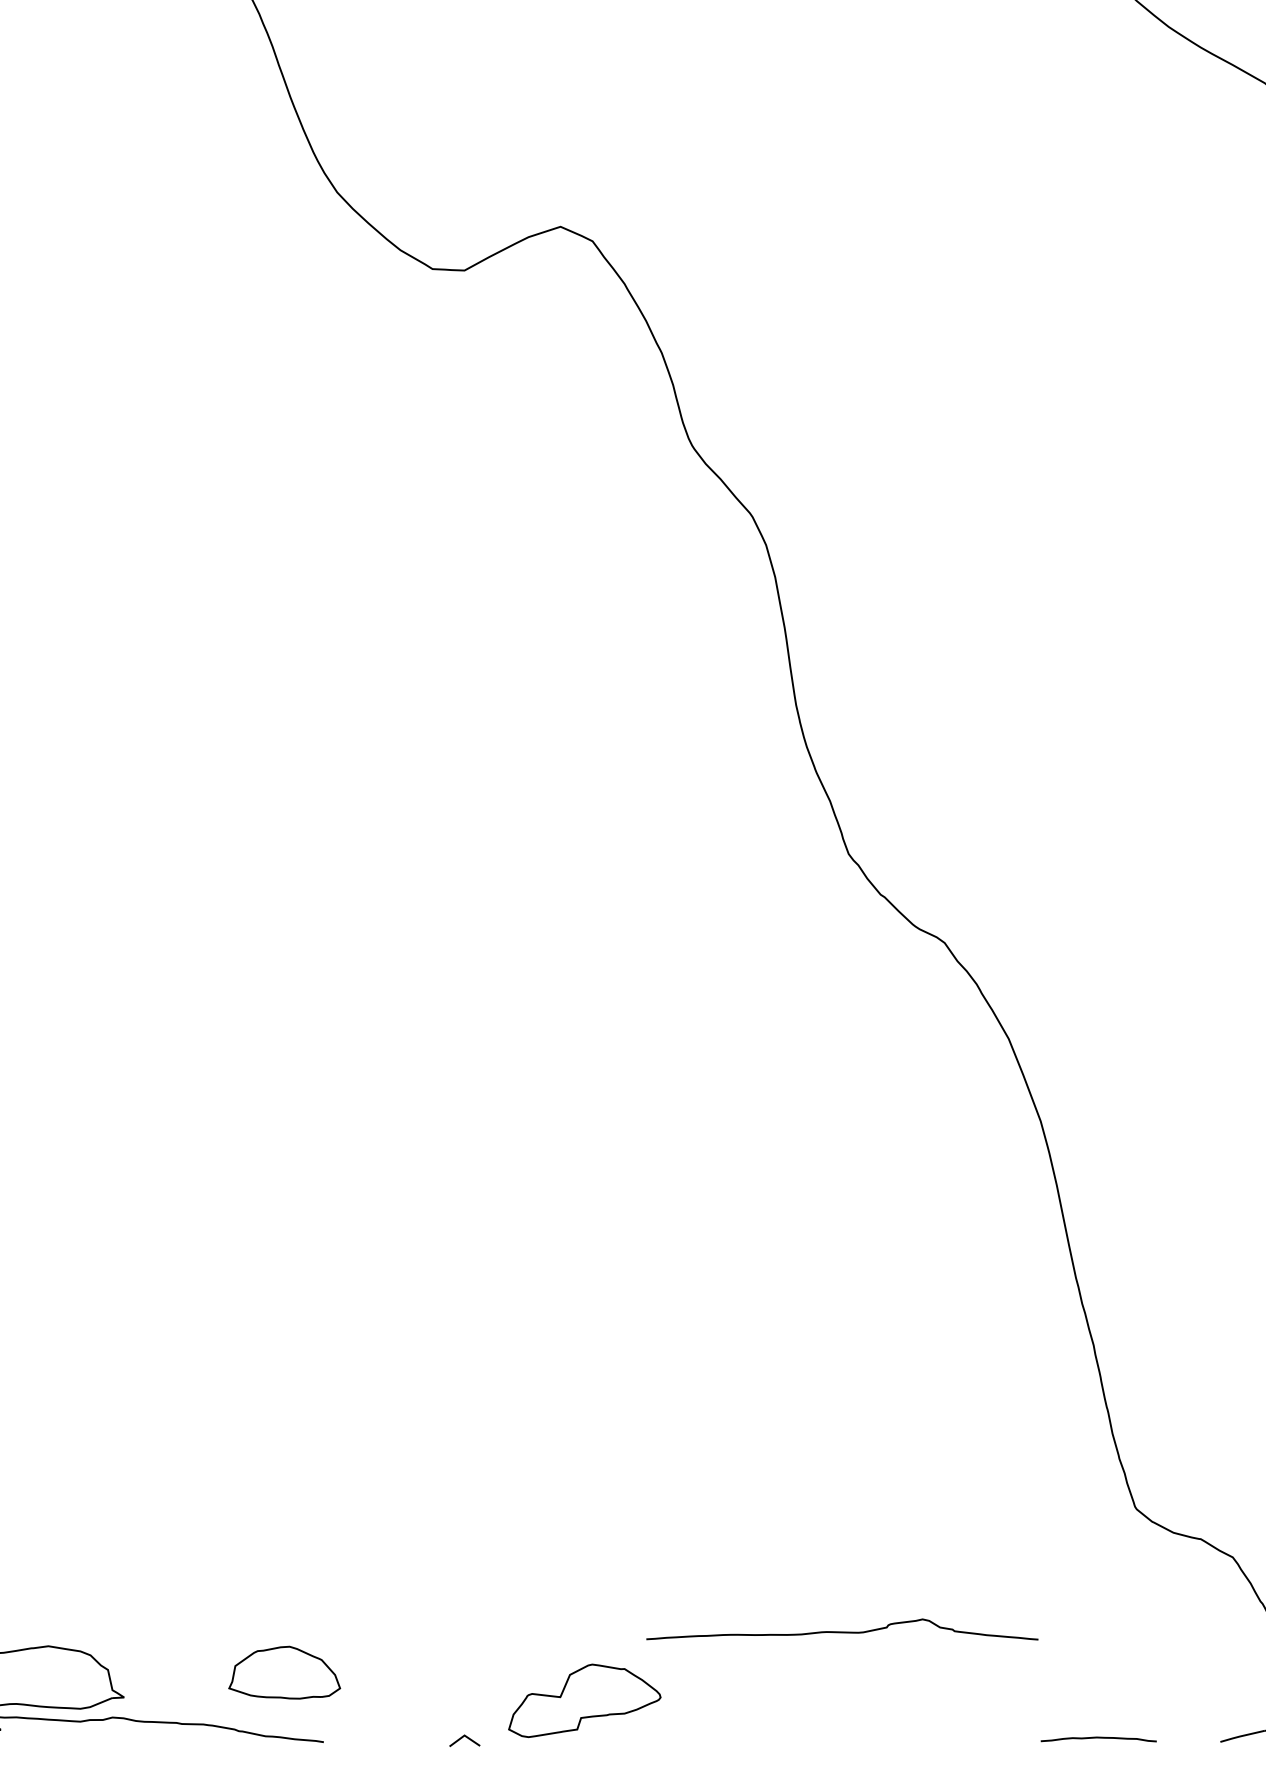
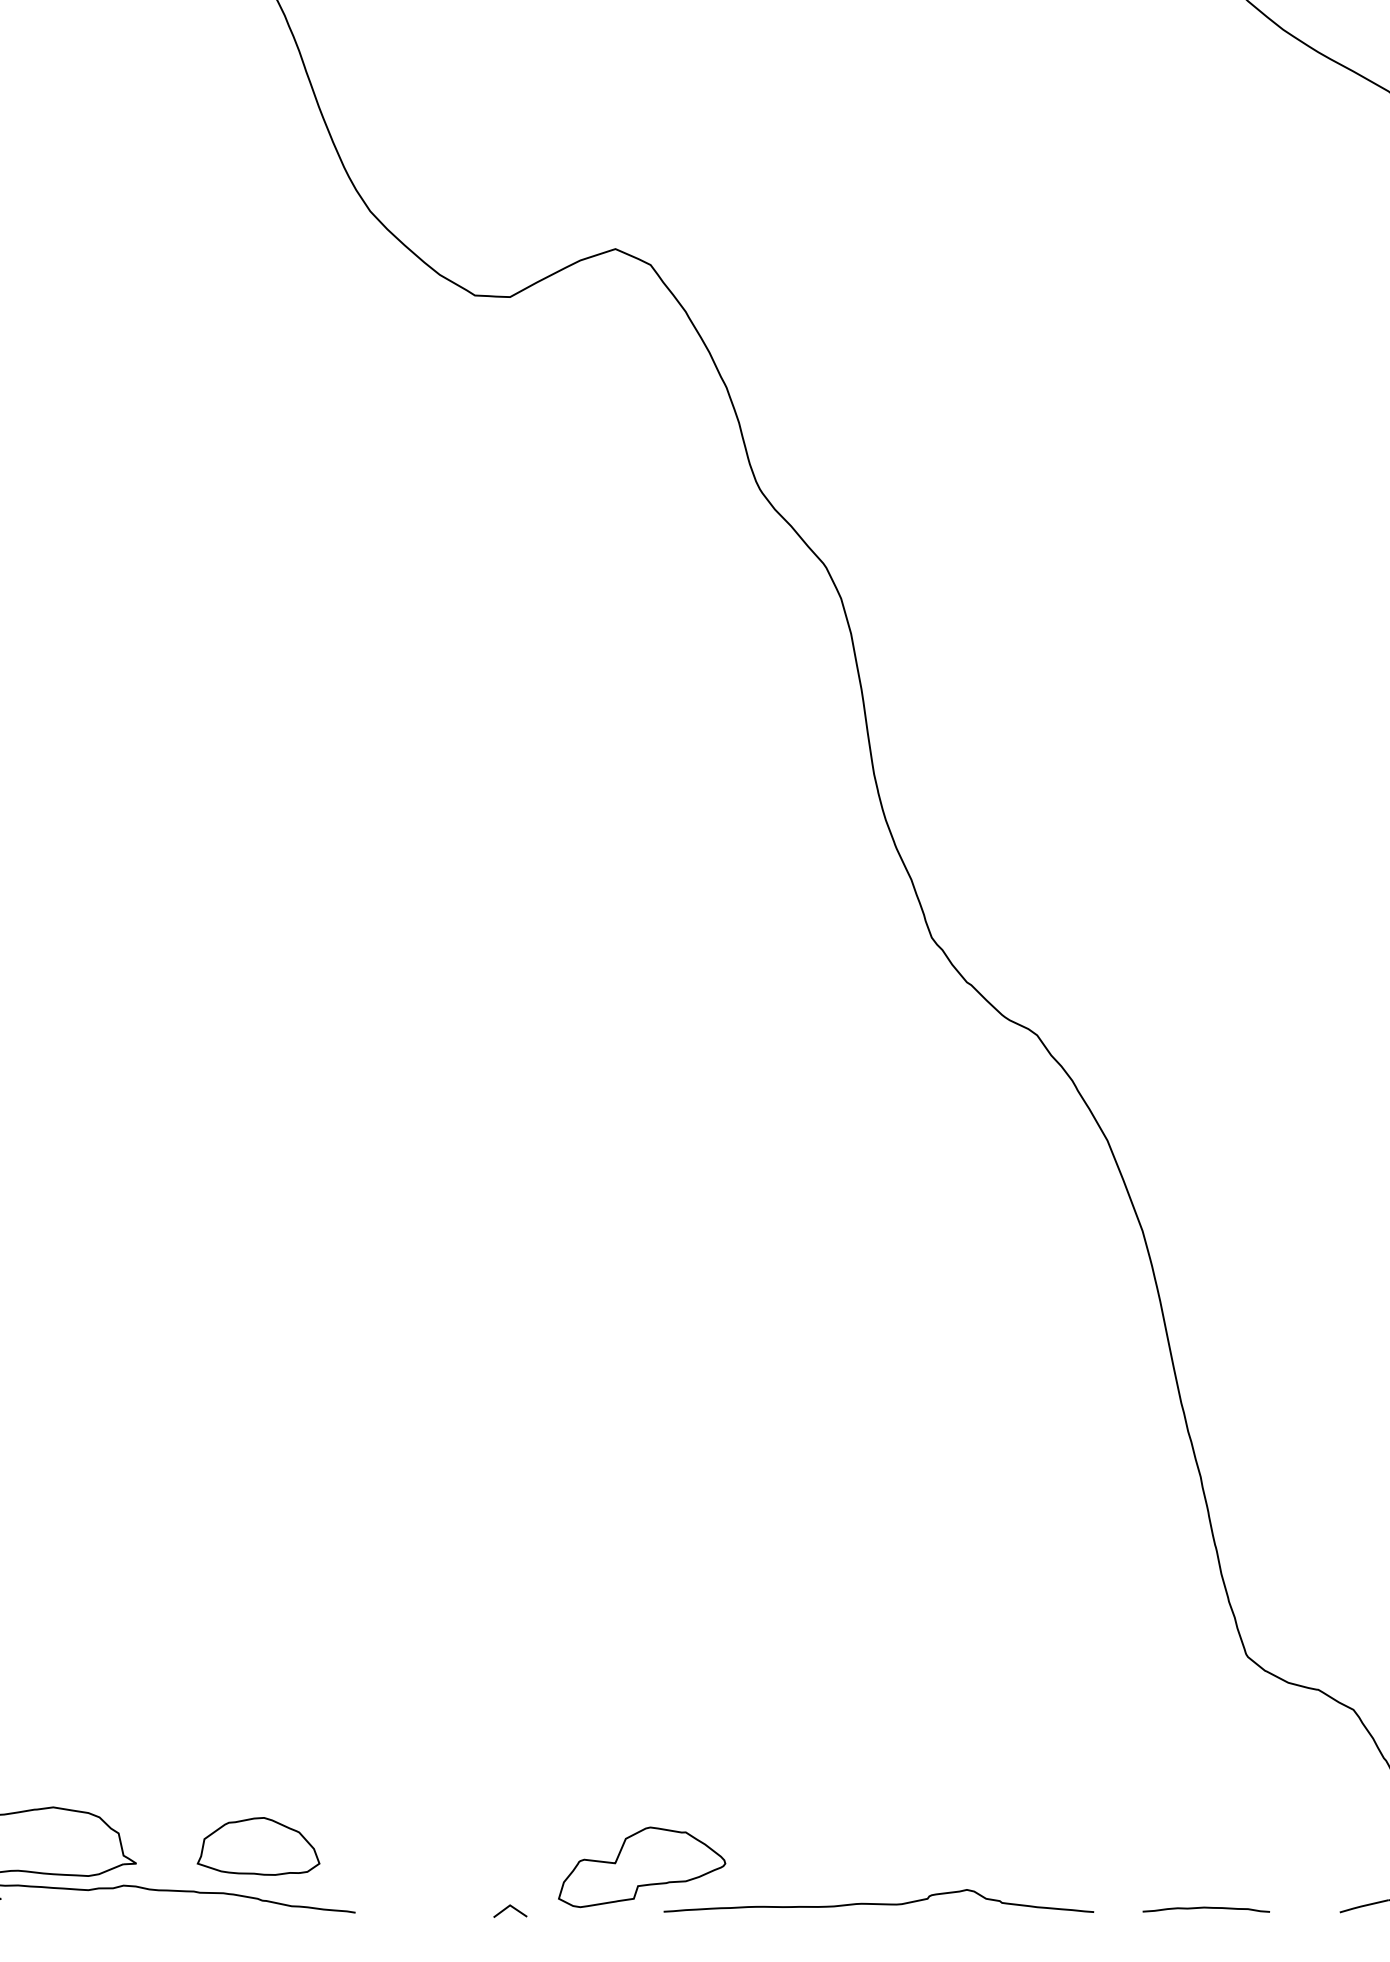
curve: (842, 1631) -> (878, 1903), moved
part: (284, 1672) -> (258, 1846), moved

